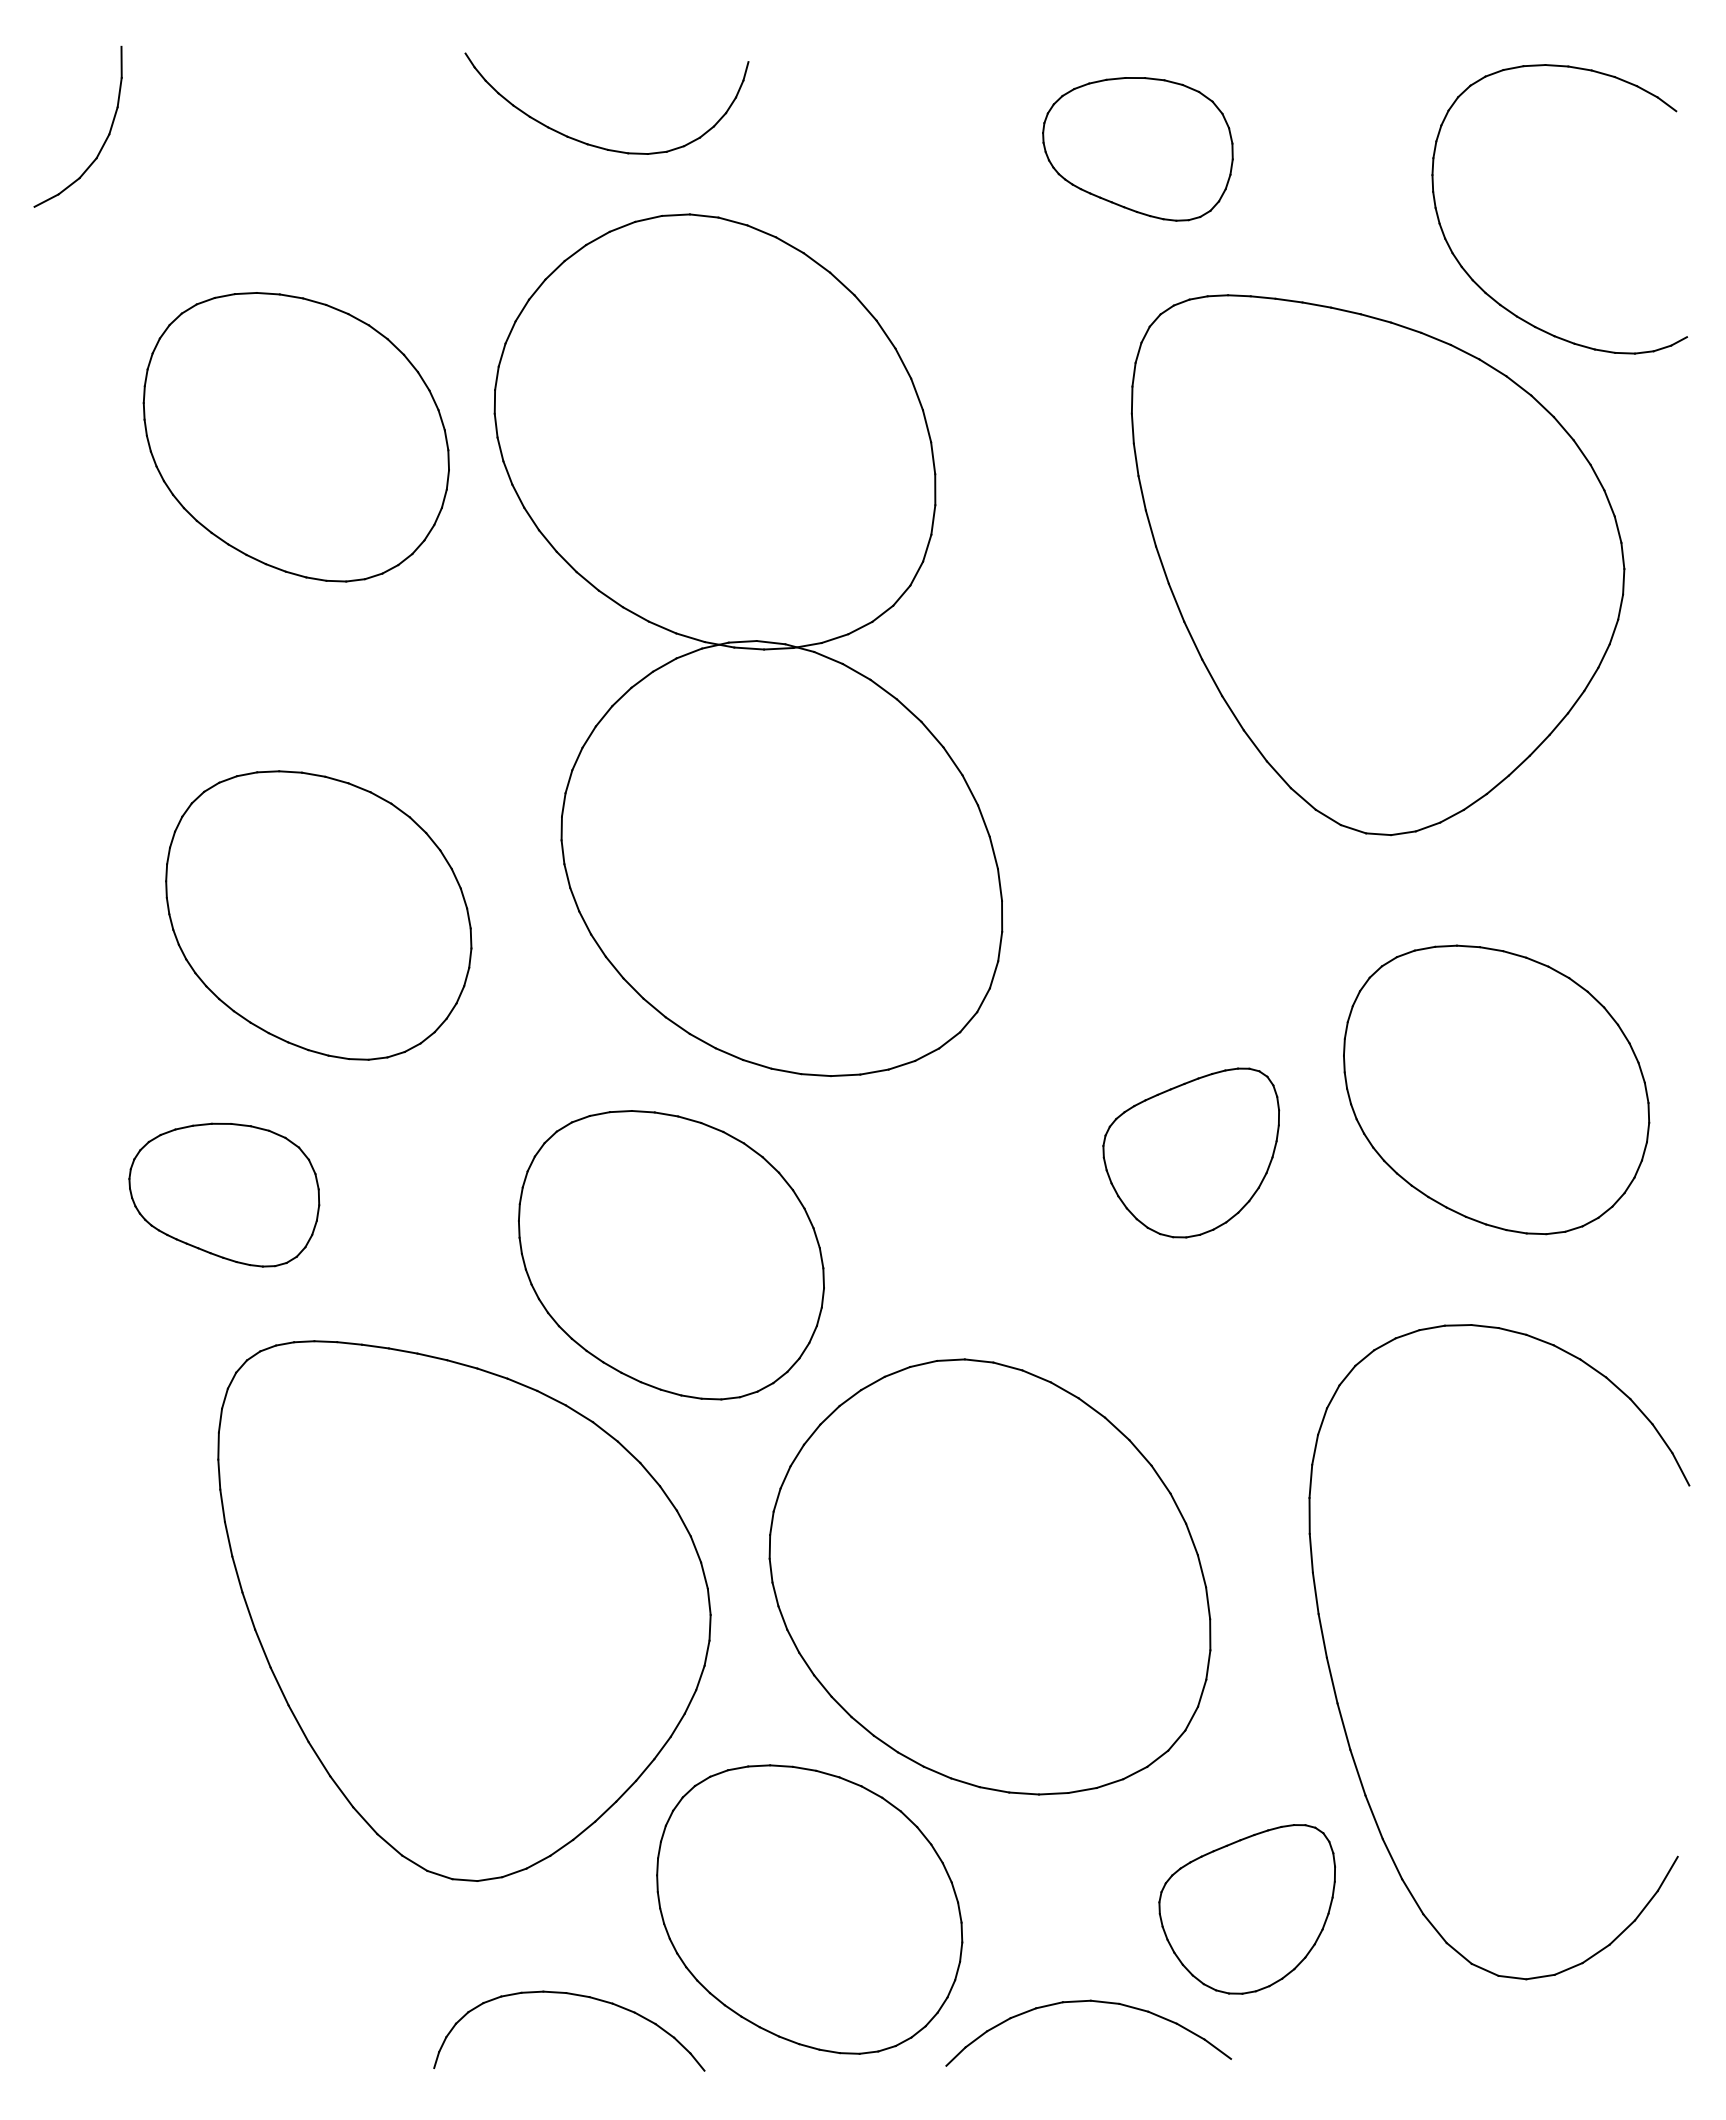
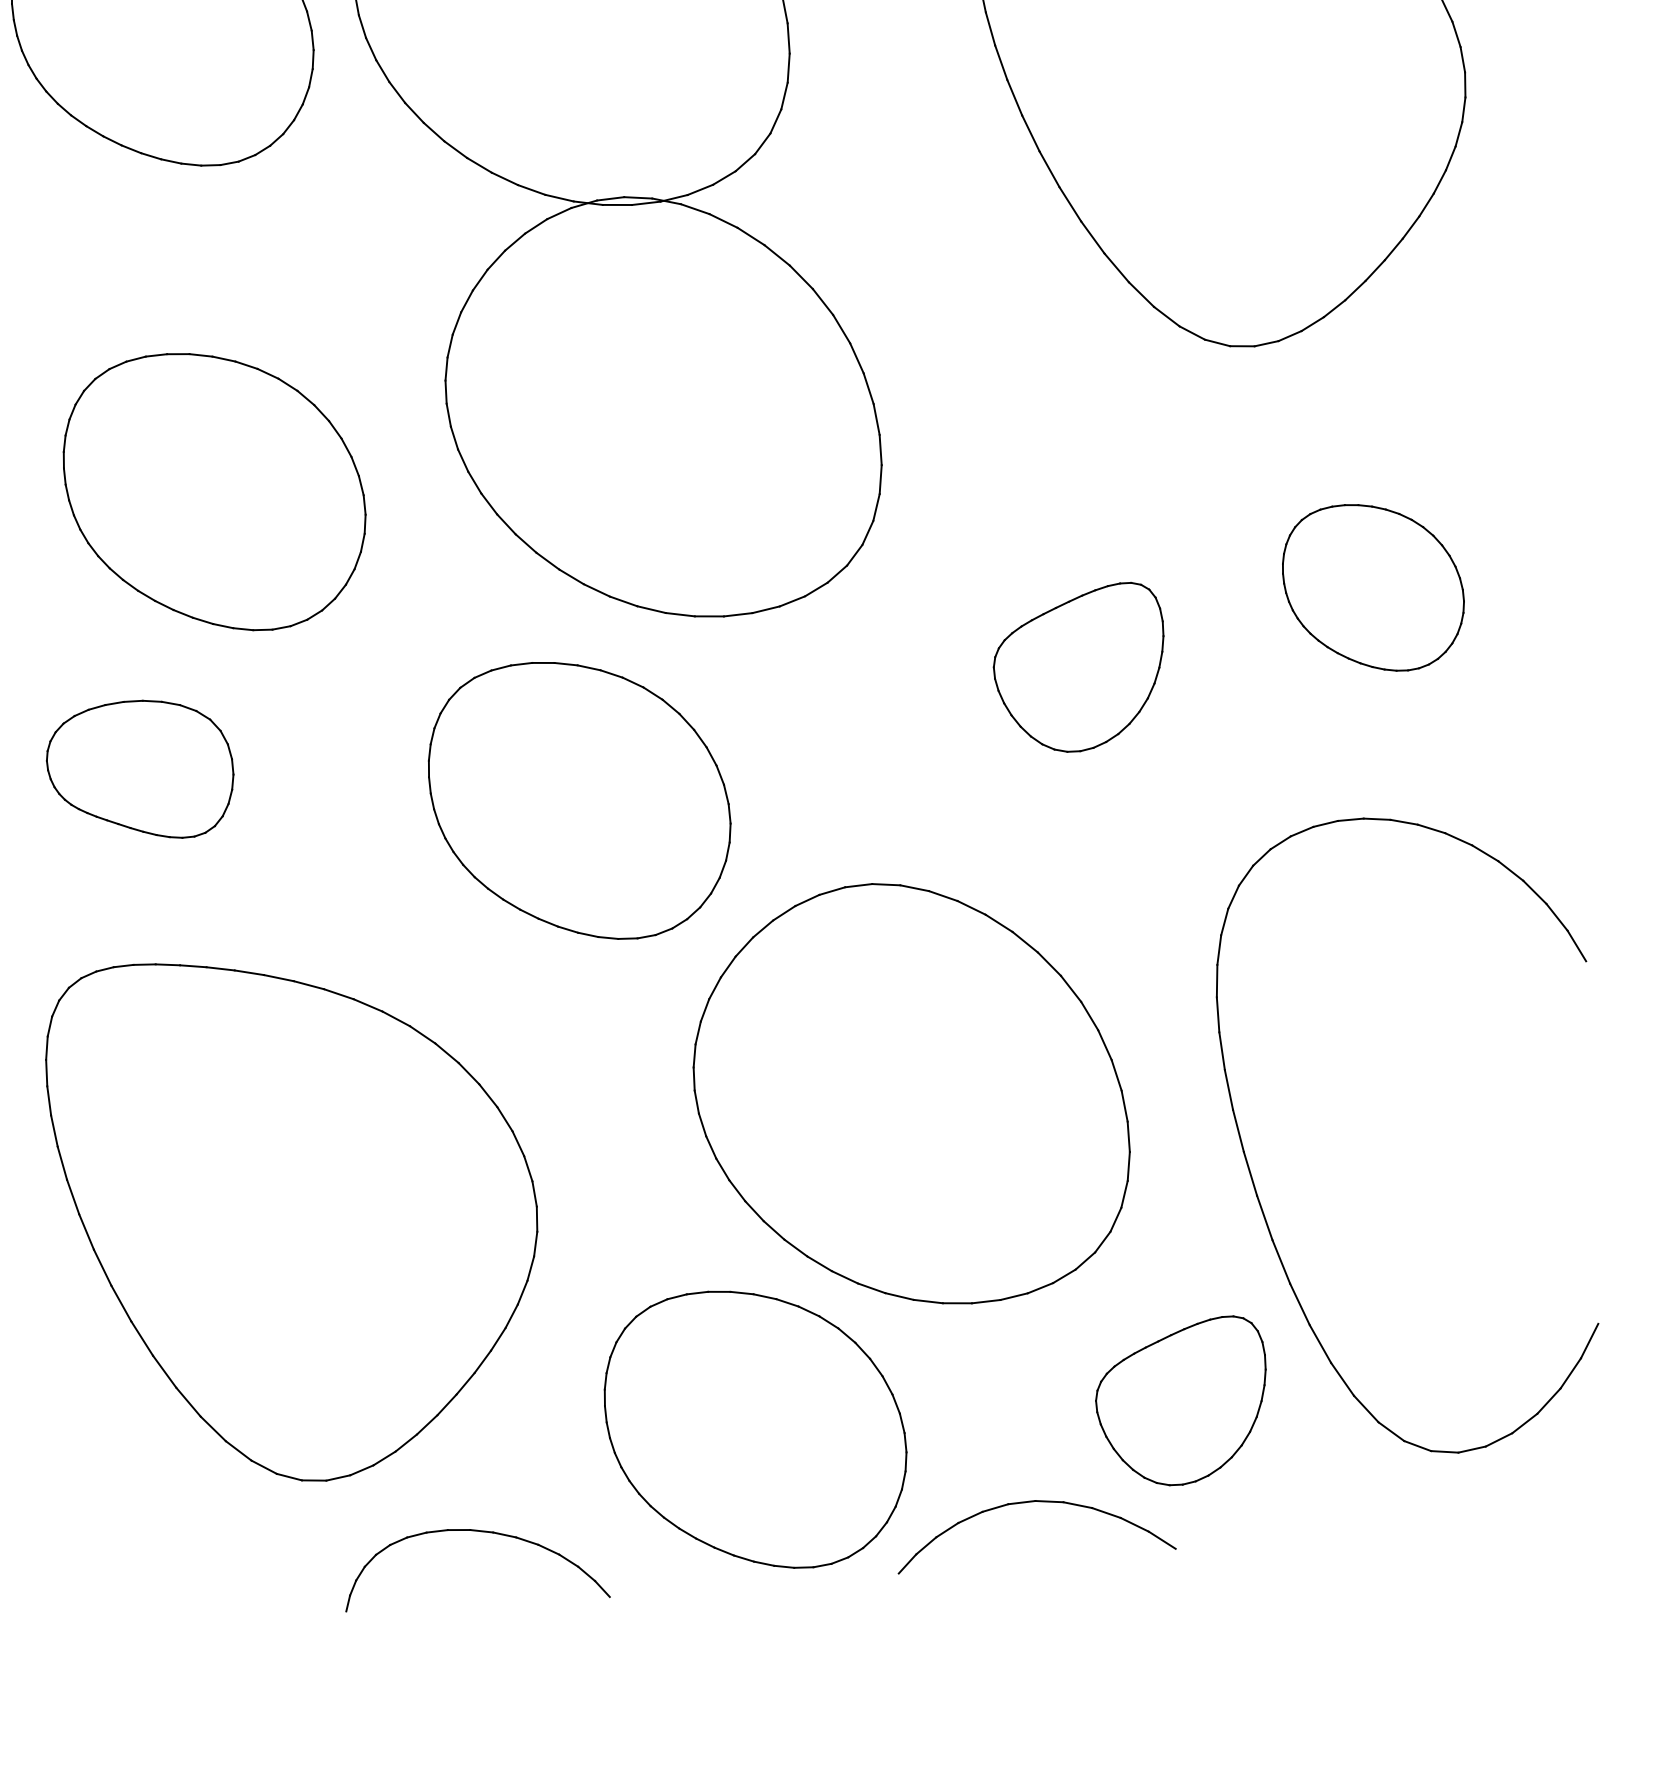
part: (1496, 1089) -> (1373, 587), size x0.6
part: (464, 1610) -> (296, 1217), moved
part: (578, 1996) -> (482, 1532), moved

